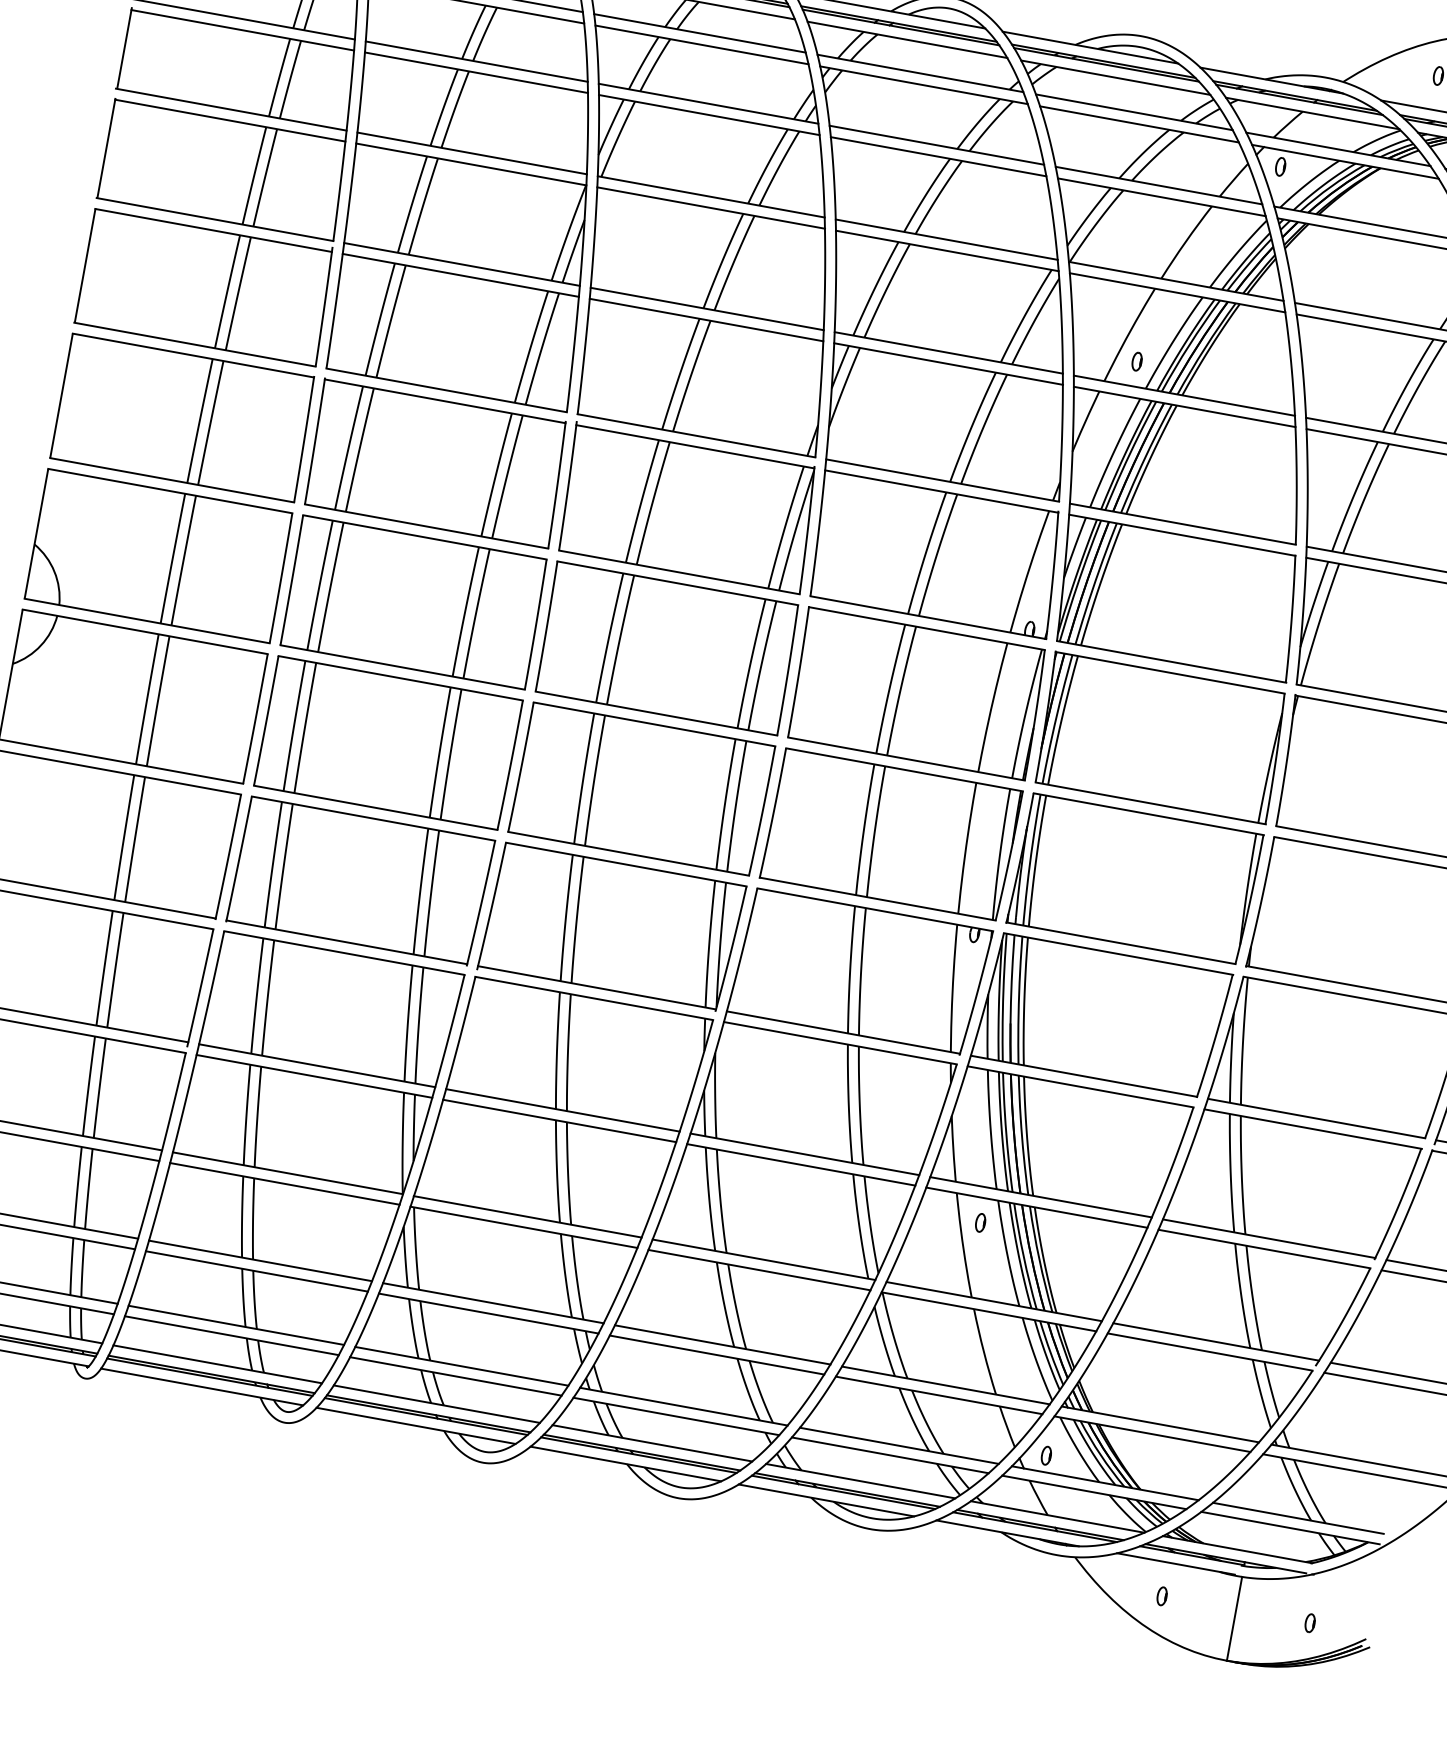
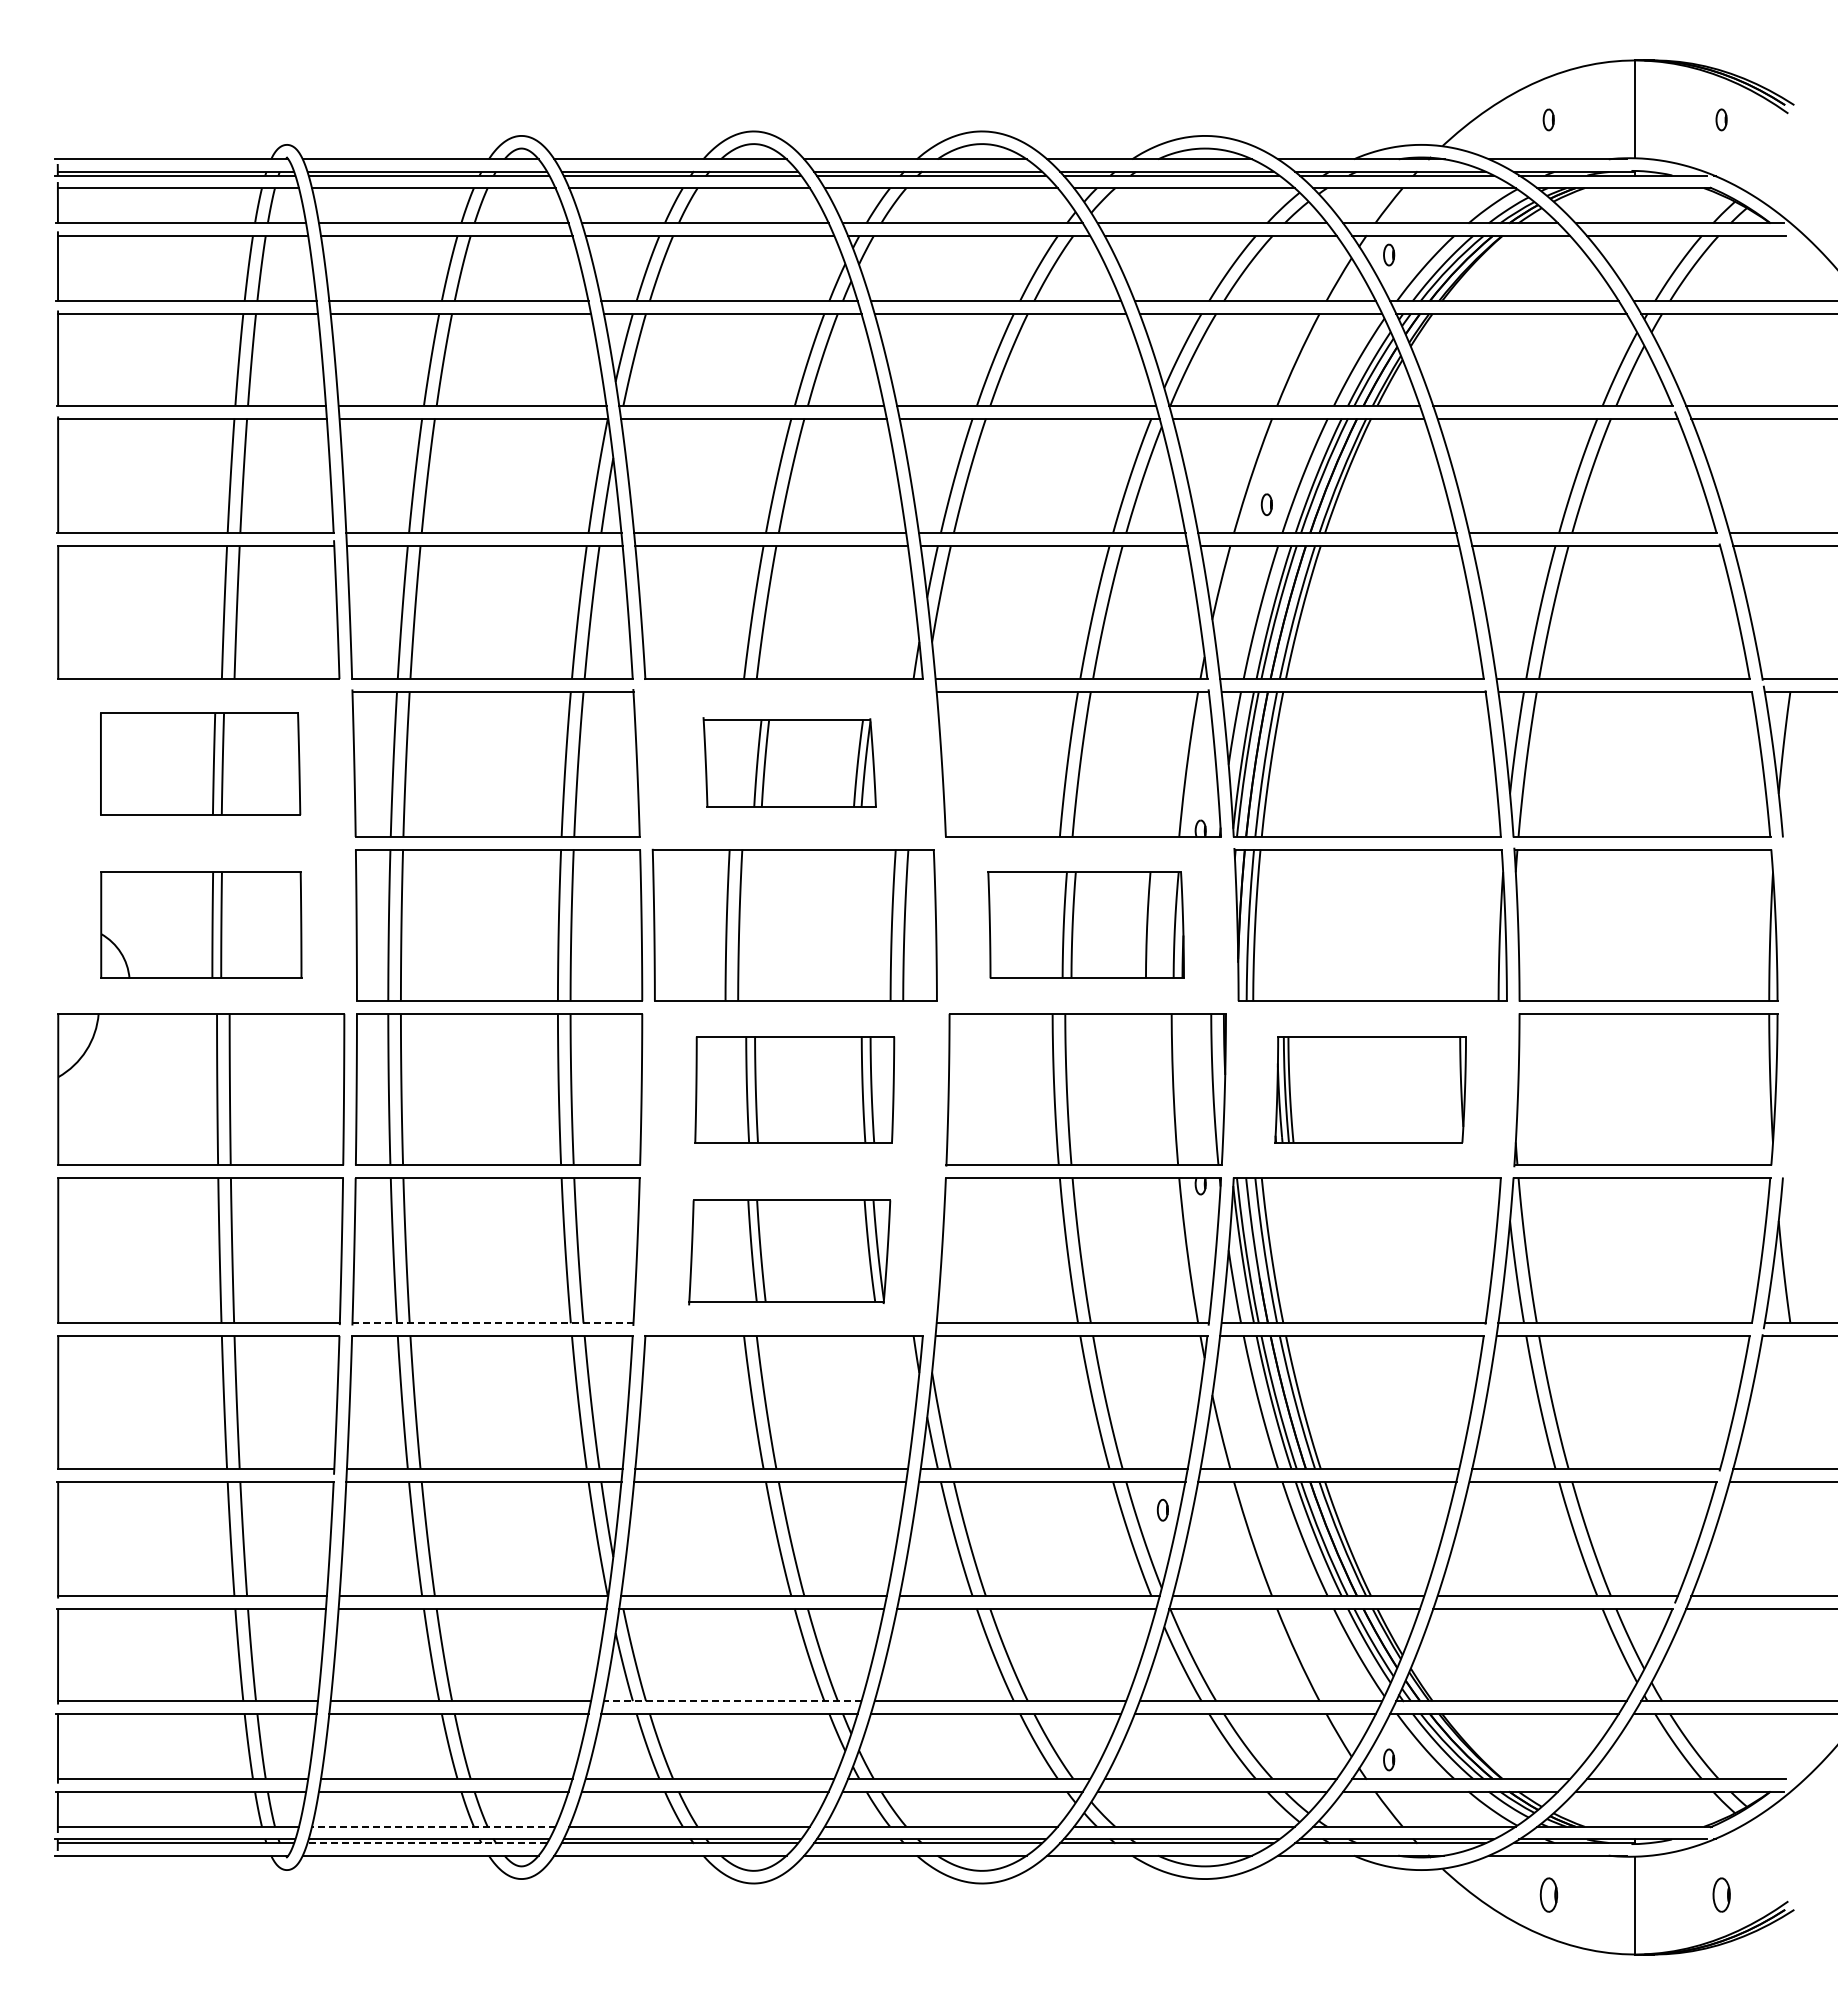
part: (183, 417) -> (200, 763), size x0.7
part: (688, 508) -> (789, 762), size x0.6
part: (159, 556) -> (201, 925), size x0.7
part: (916, 692) -> (1085, 924), size x0.7
part: (641, 789) -> (794, 1089), size x0.7
part: (1134, 878) -> (1370, 1089), size x0.7
part: (611, 927) -> (789, 1252), size x0.7
line: (347, 942) -> (493, 1323), solid -> dashed
part: (980, 1222) -> (1162, 1509), moved
line: (493, 1303) -> (732, 1701), solid -> dashed
line: (217, 1364) -> (433, 1826), solid -> dashed
line: (209, 1377) -> (427, 1843), solid -> dashed
part: (1161, 1595) -> (1548, 1894), size x1.6
part: (1310, 1622) -> (1721, 1894), size x1.6

